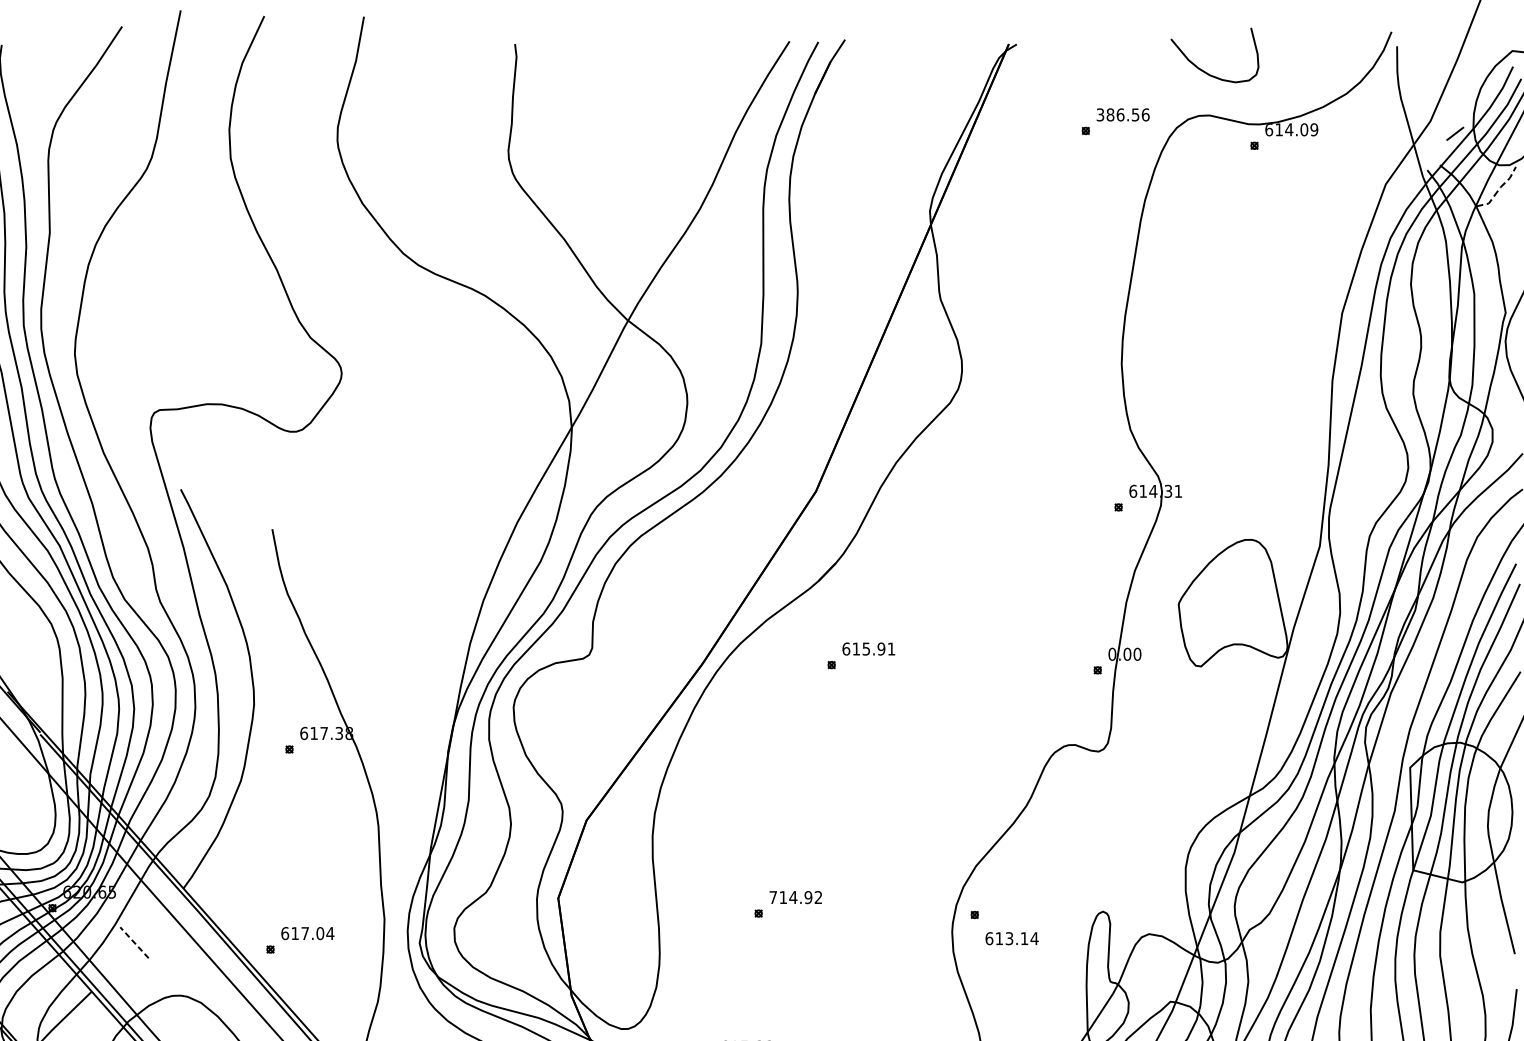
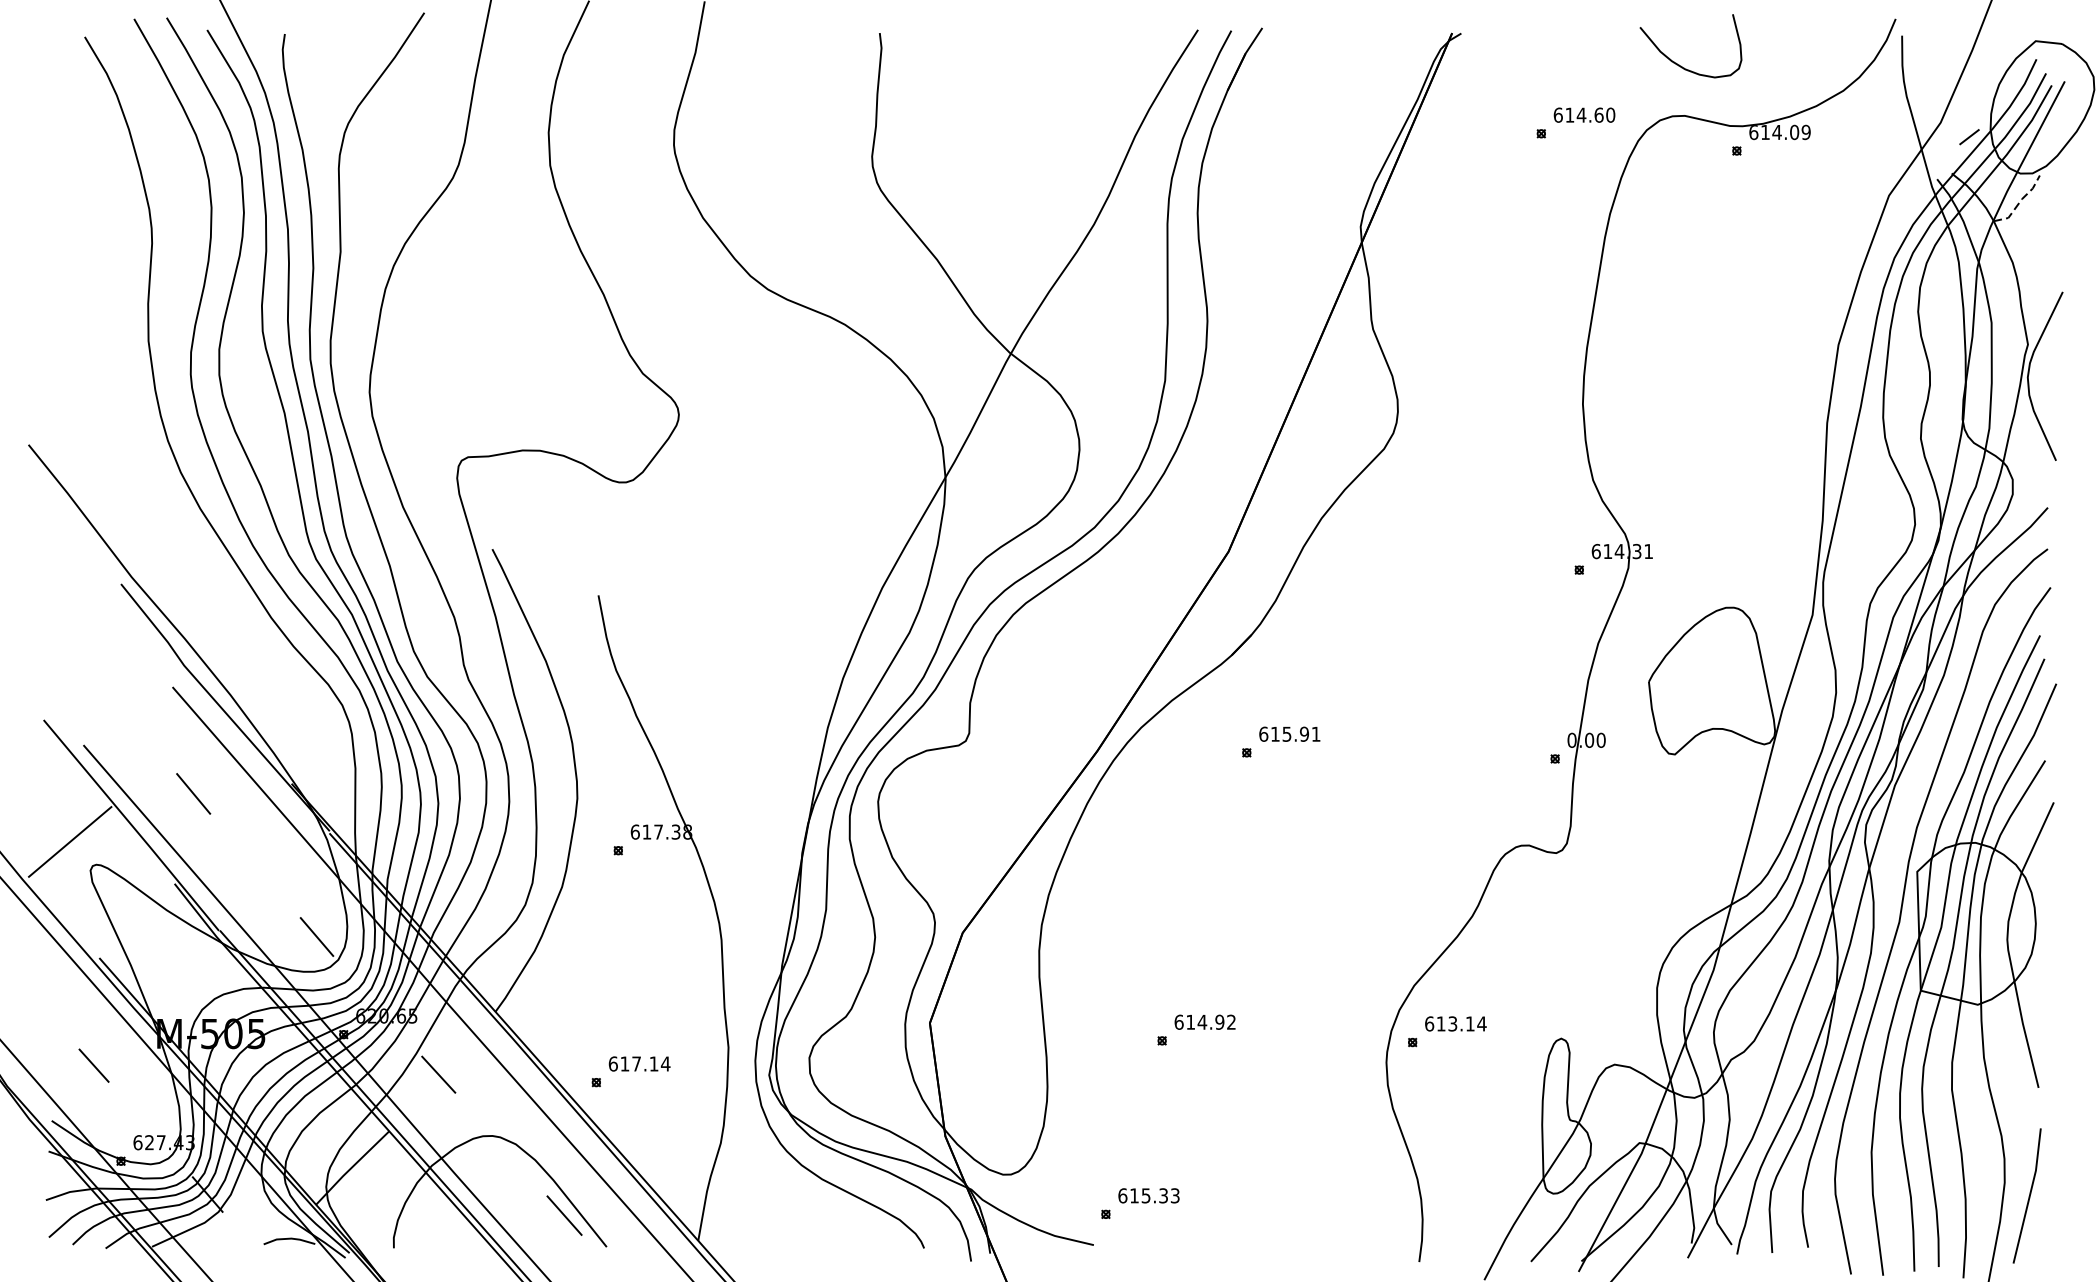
text: (1123, 114) -> (1584, 114), 386.56 -> 614.60
line: (29, 823) -> (316, 936), added
text: (772, 896) -> (1178, 1021), 714.92 -> 614.92
text: (319, 933) -> (653, 1063), 617.04 -> 617.14
text: (1011, 938) -> (1455, 1023), moved
line: (134, 942) -> (438, 1074), dashed -> solid

